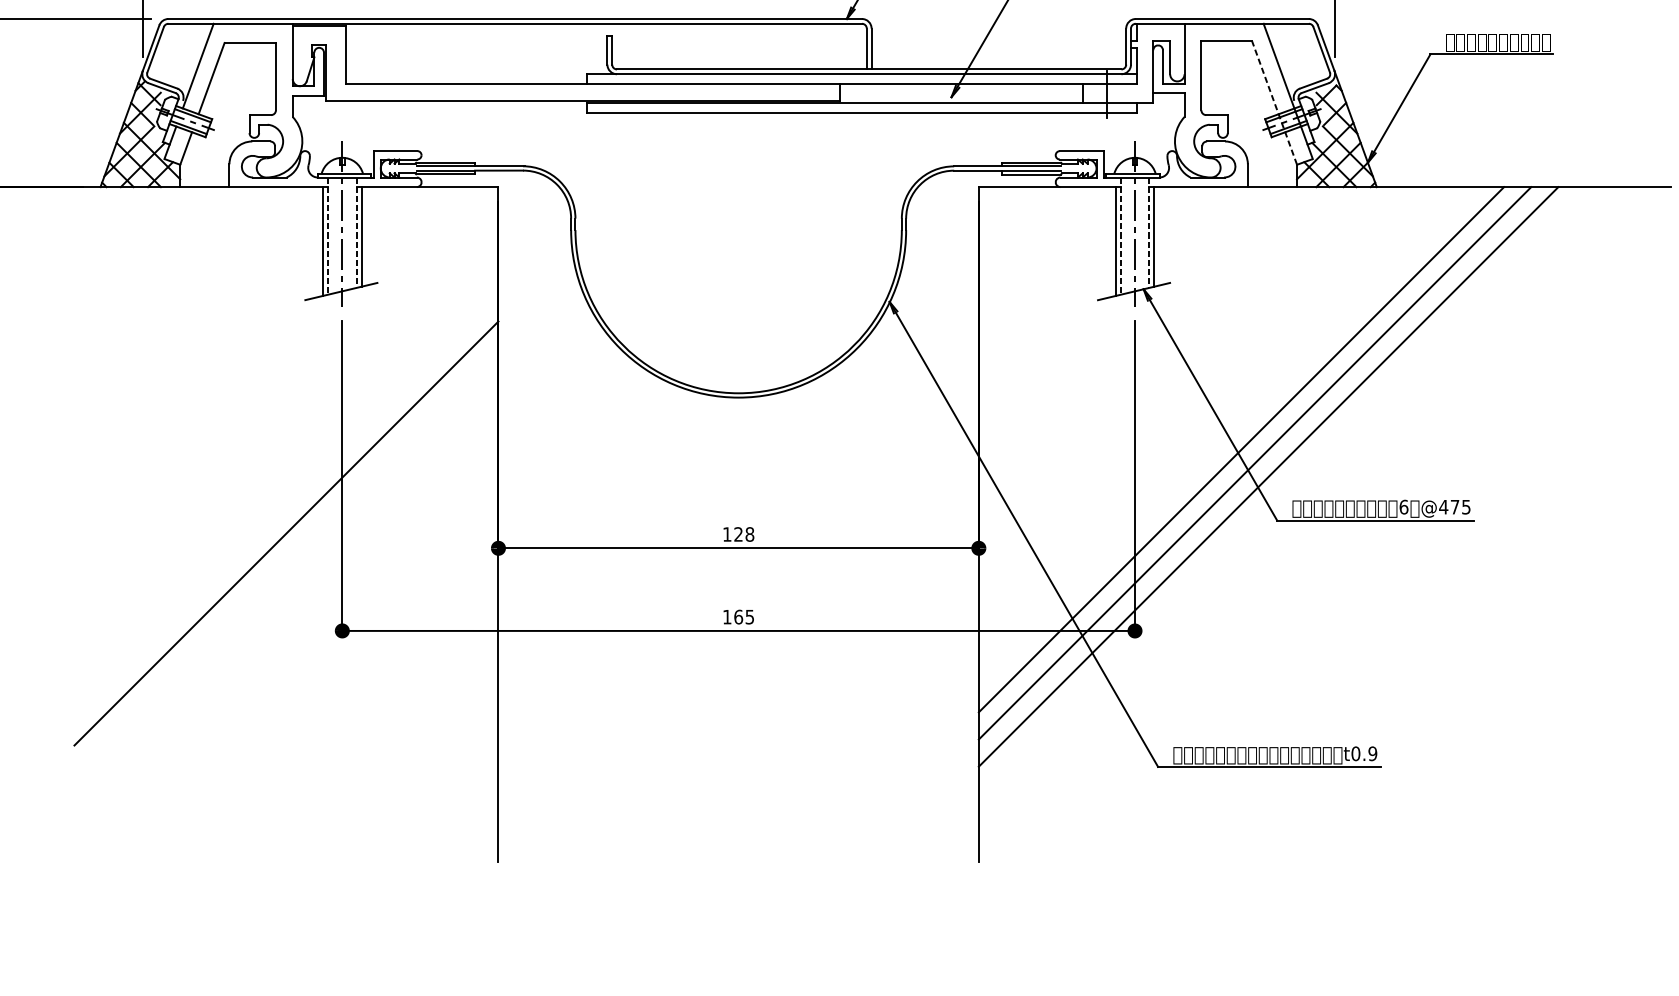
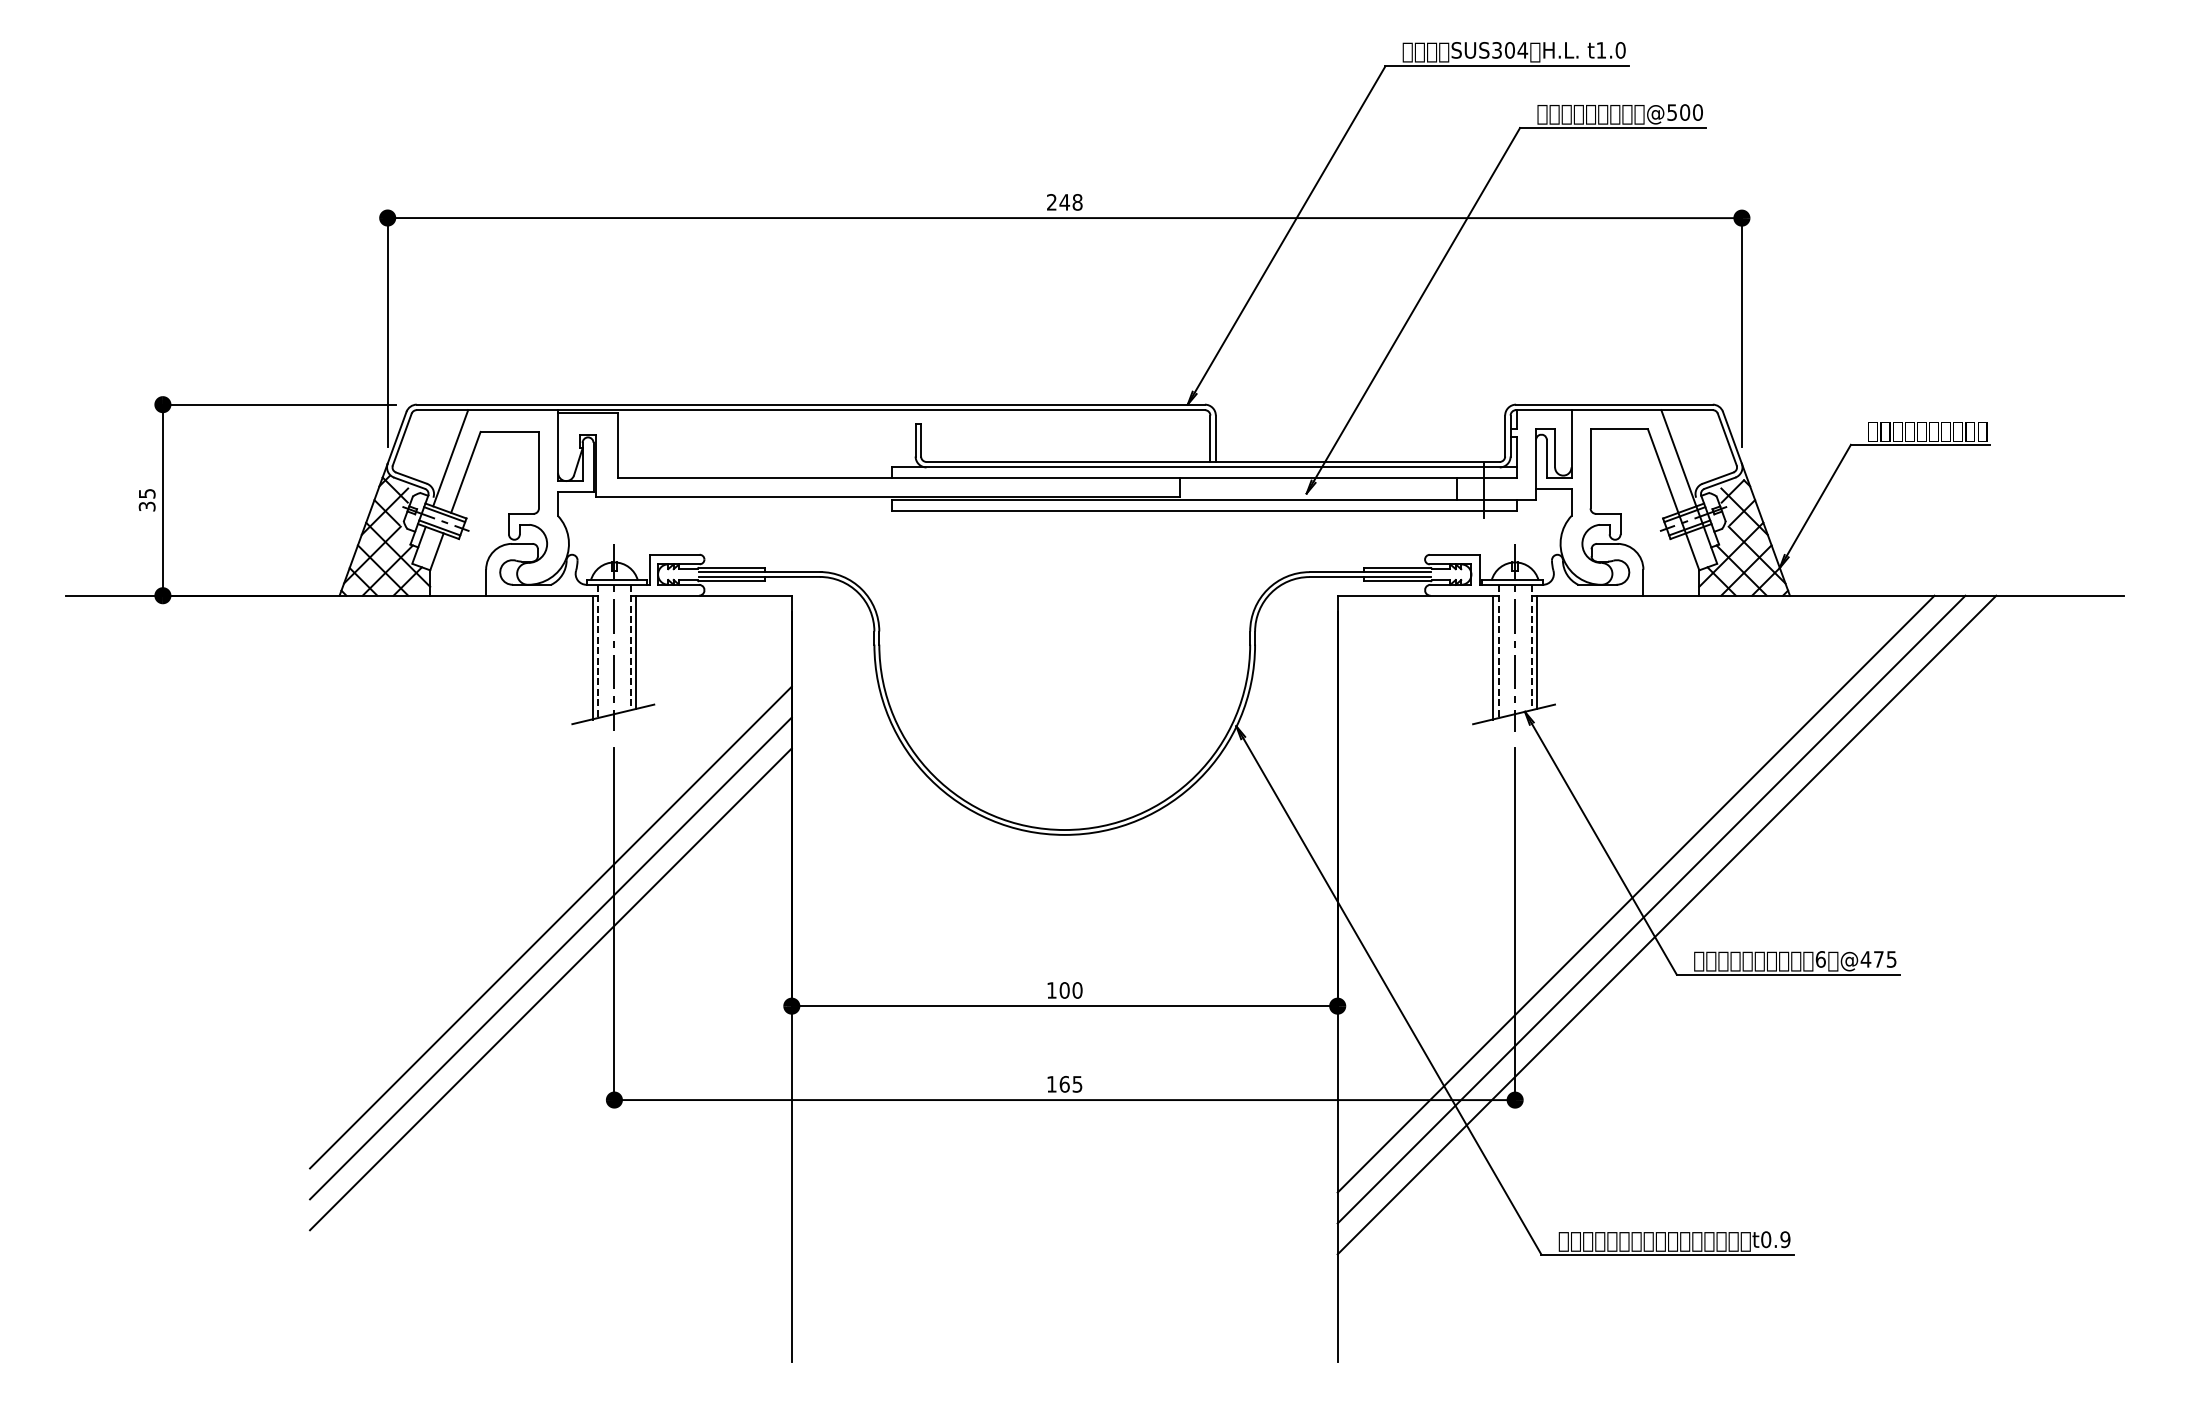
line: (1274, 103) -> (1673, 500), dashed -> solid
line: (286, 479) -> (550, 927), added
line: (286, 506) -> (550, 958), added
text: (743, 534) -> (1070, 990), 128 -> 100

